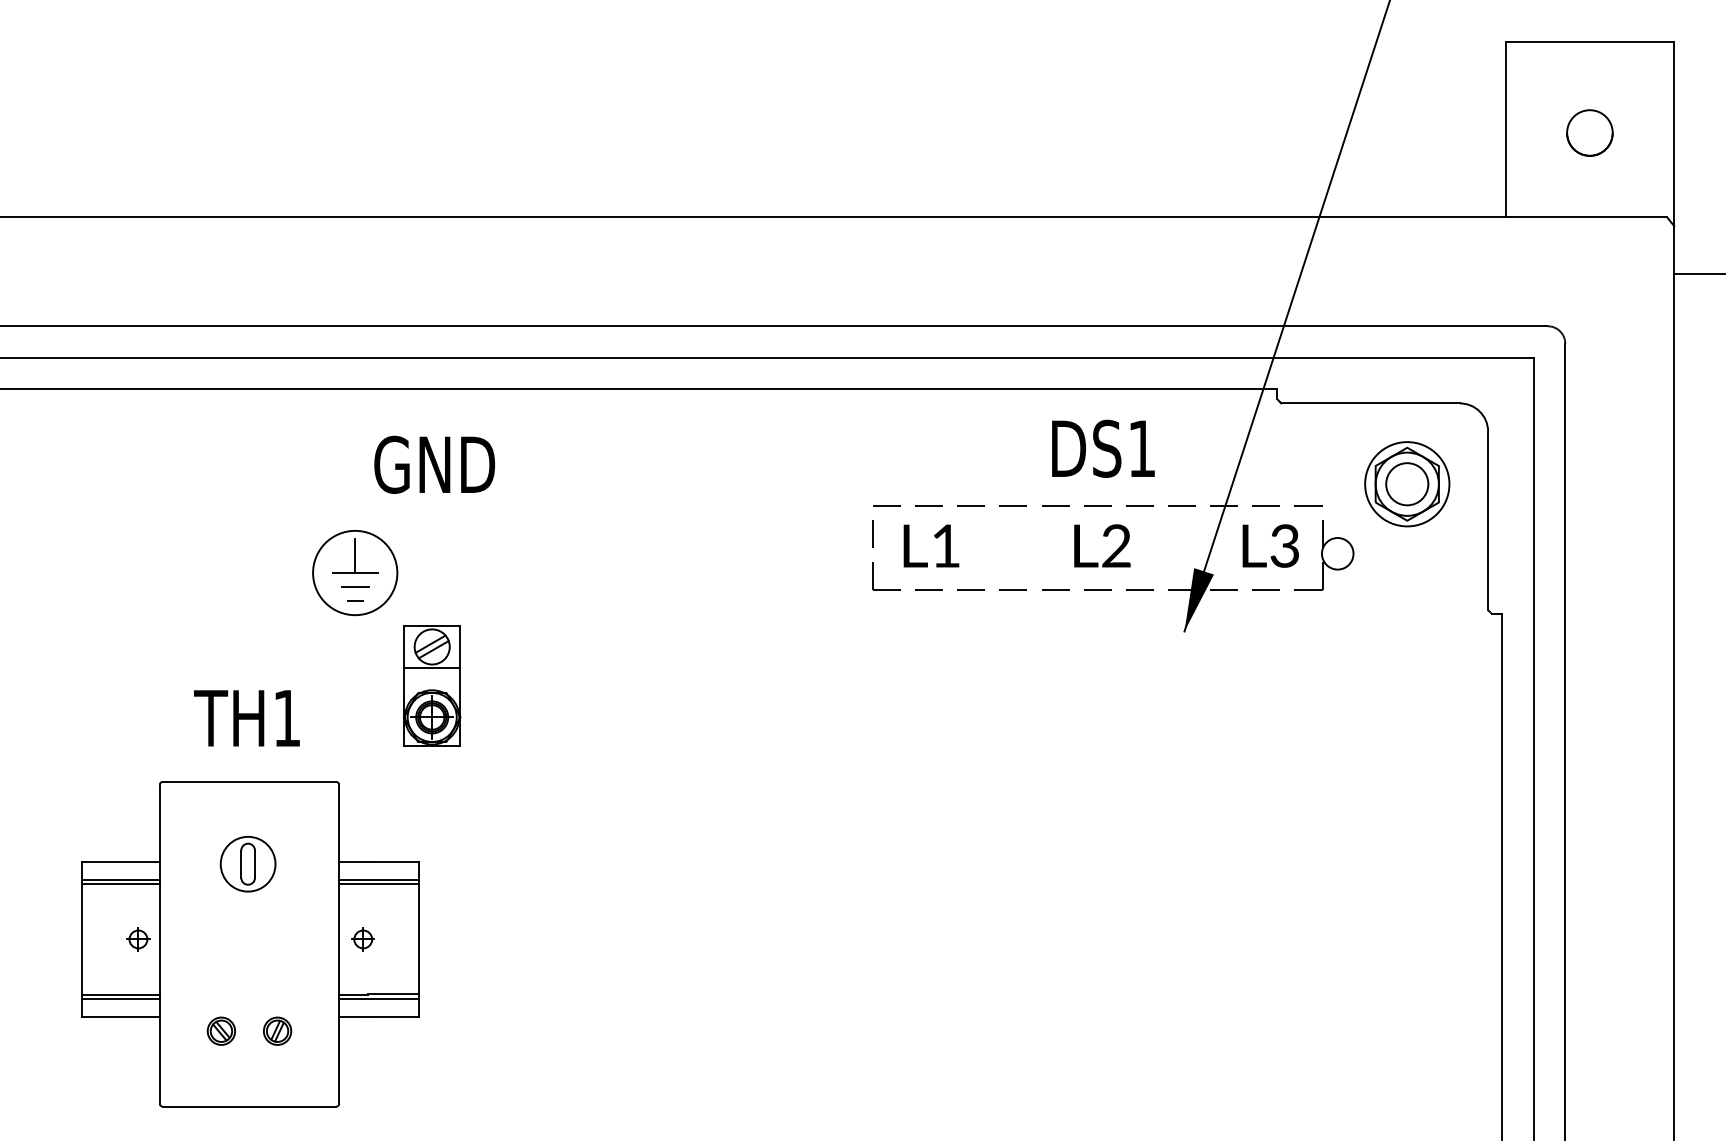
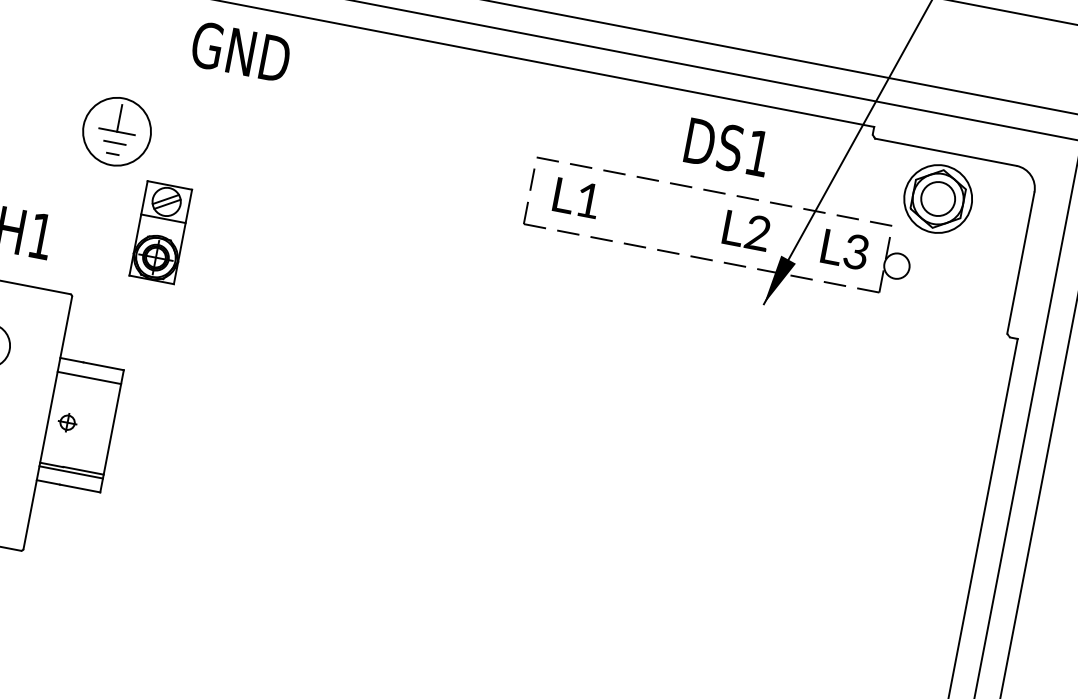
text: (434, 464) -> (240, 51), moved
part: (1407, 484) -> (938, 199), moved
text: (1102, 545) -> (746, 230), moved
line: (379, 884) -> (88, 381), removed

